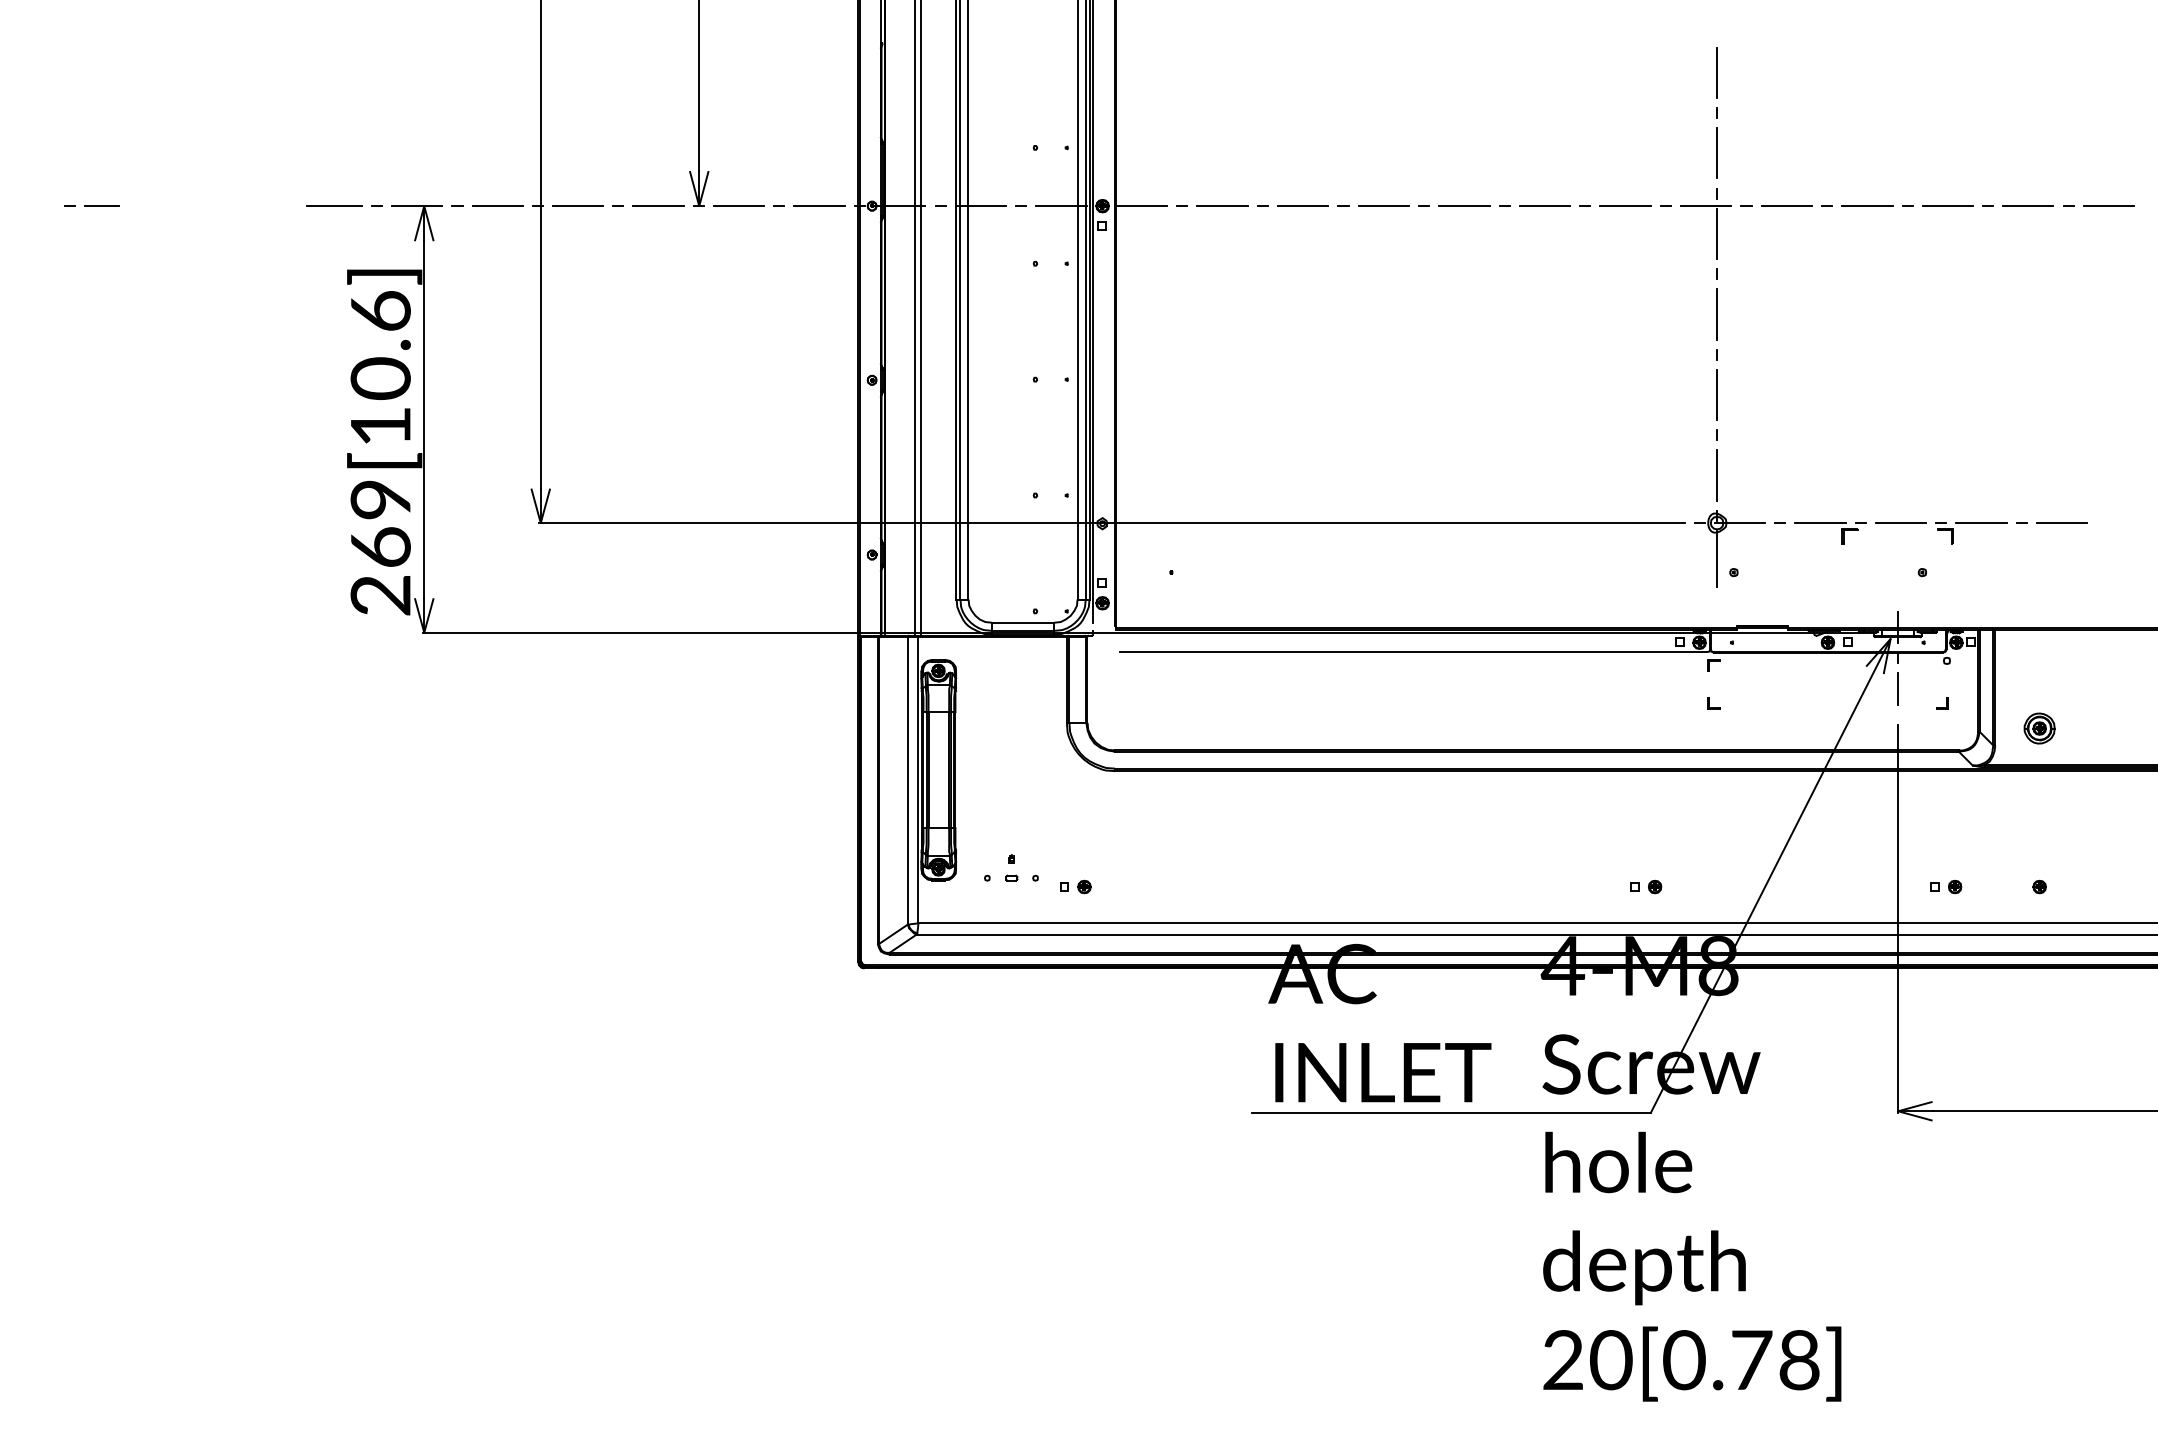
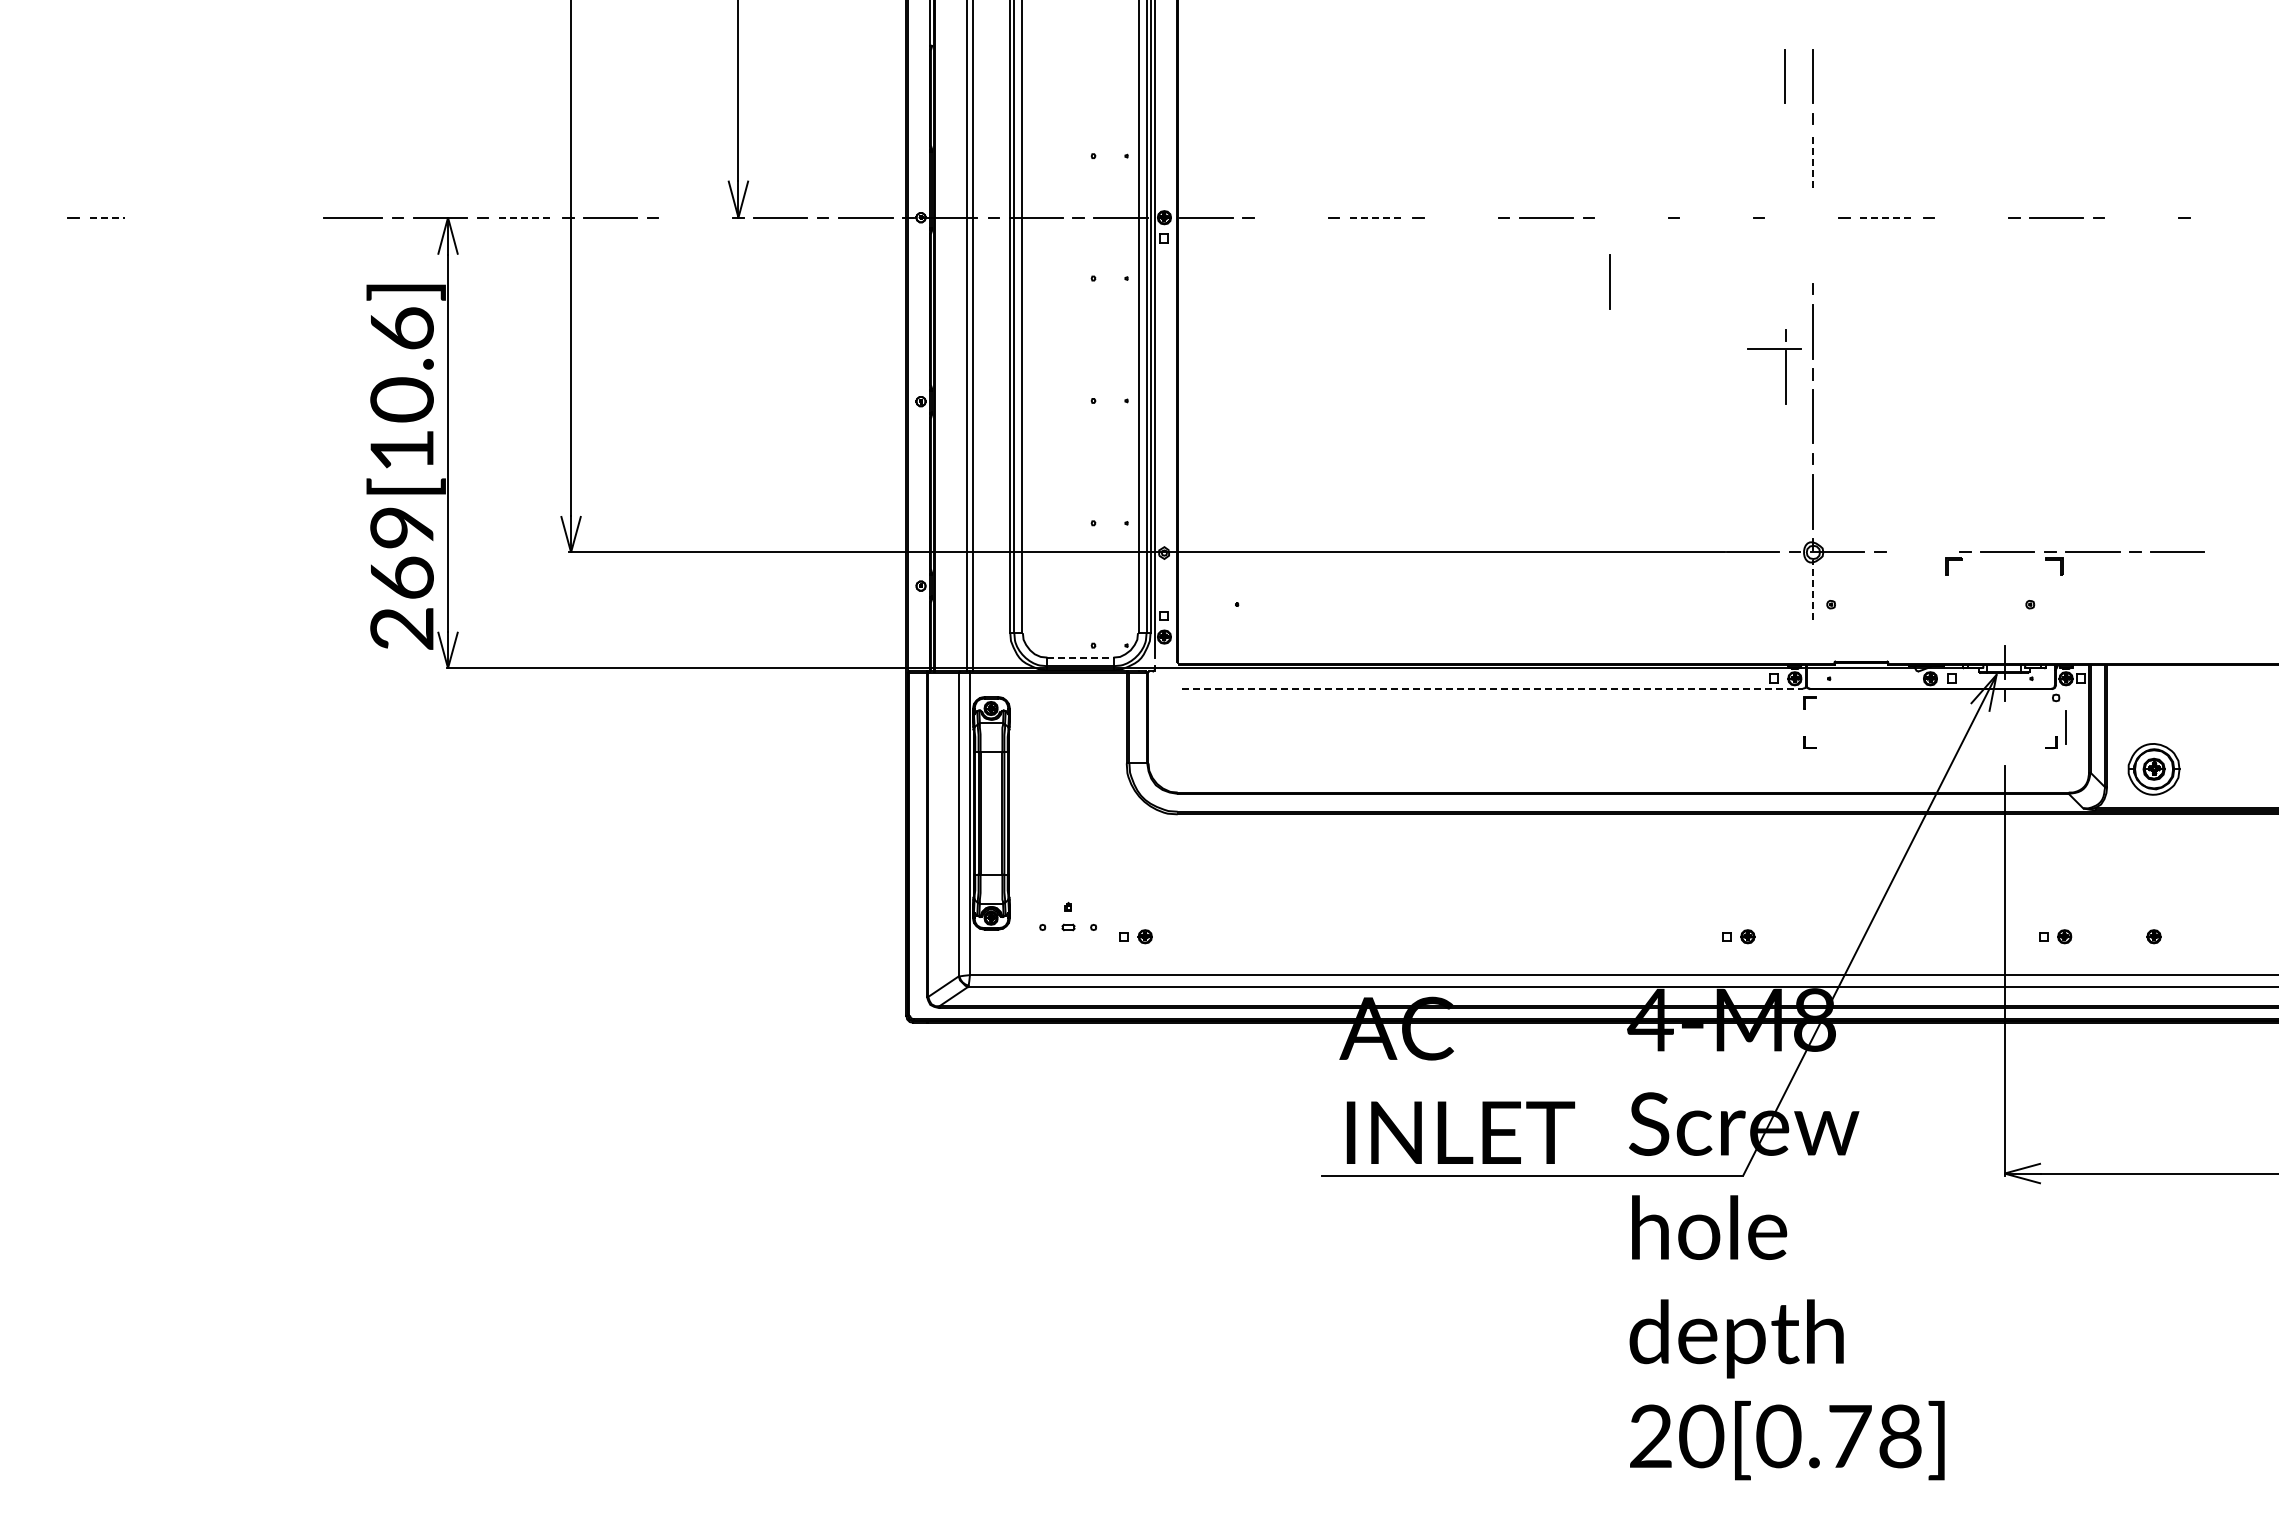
line: (1689, 72) -> (1784, 76), added
line: (1717, 151) -> (1813, 160), solid -> dashed
line: (101, 205) -> (107, 217), solid -> dashed
line: (497, 205) -> (525, 217), solid -> dashed
line: (658, 205) -> (695, 217), removed
line: (1221, 205) -> (1290, 217), removed
line: (1303, 205) -> (1376, 217), solid -> dashed
line: (1383, 205) -> (1461, 217), removed
line: (1544, 205) -> (1631, 217), removed
line: (1625, 205) -> (1716, 217), removed
line: (1787, 205) -> (1887, 217), solid -> dashed
line: (1866, 205) -> (1971, 217), removed
line: (2027, 205) -> (2141, 217), removed
line: (2108, 205) -> (2226, 217), removed
part: (1716, 223) -> (1785, 366), moved
line: (1524, 266) -> (1609, 281), added
line: (1820, 523) -> (1922, 552), removed
line: (1717, 559) -> (1813, 590), solid -> dashed
line: (1023, 623) -> (1080, 658), solid -> dashed
line: (1414, 651) -> (1493, 688), solid -> dashed
line: (1898, 688) -> (2065, 727), moved
part: (2039, 728) -> (2153, 769), size x1.6

